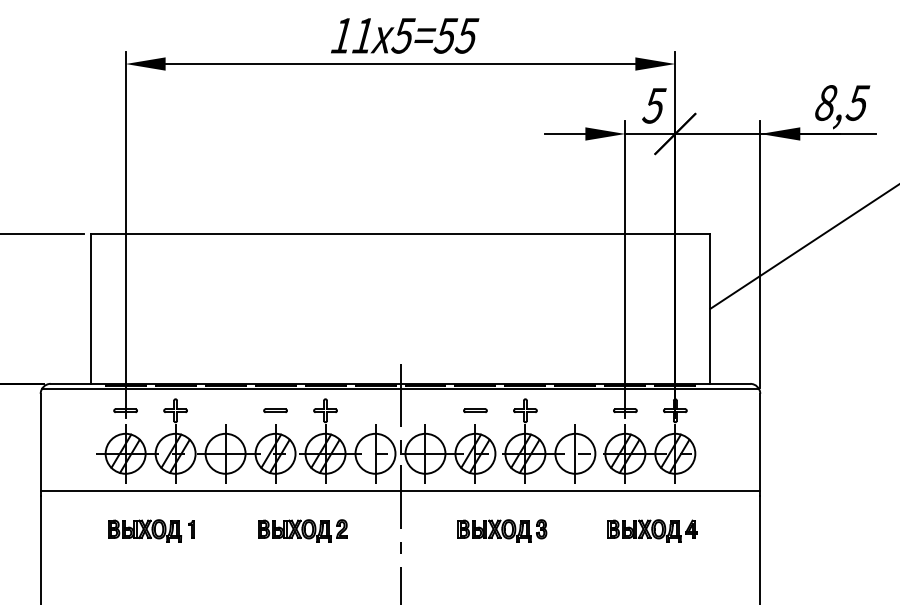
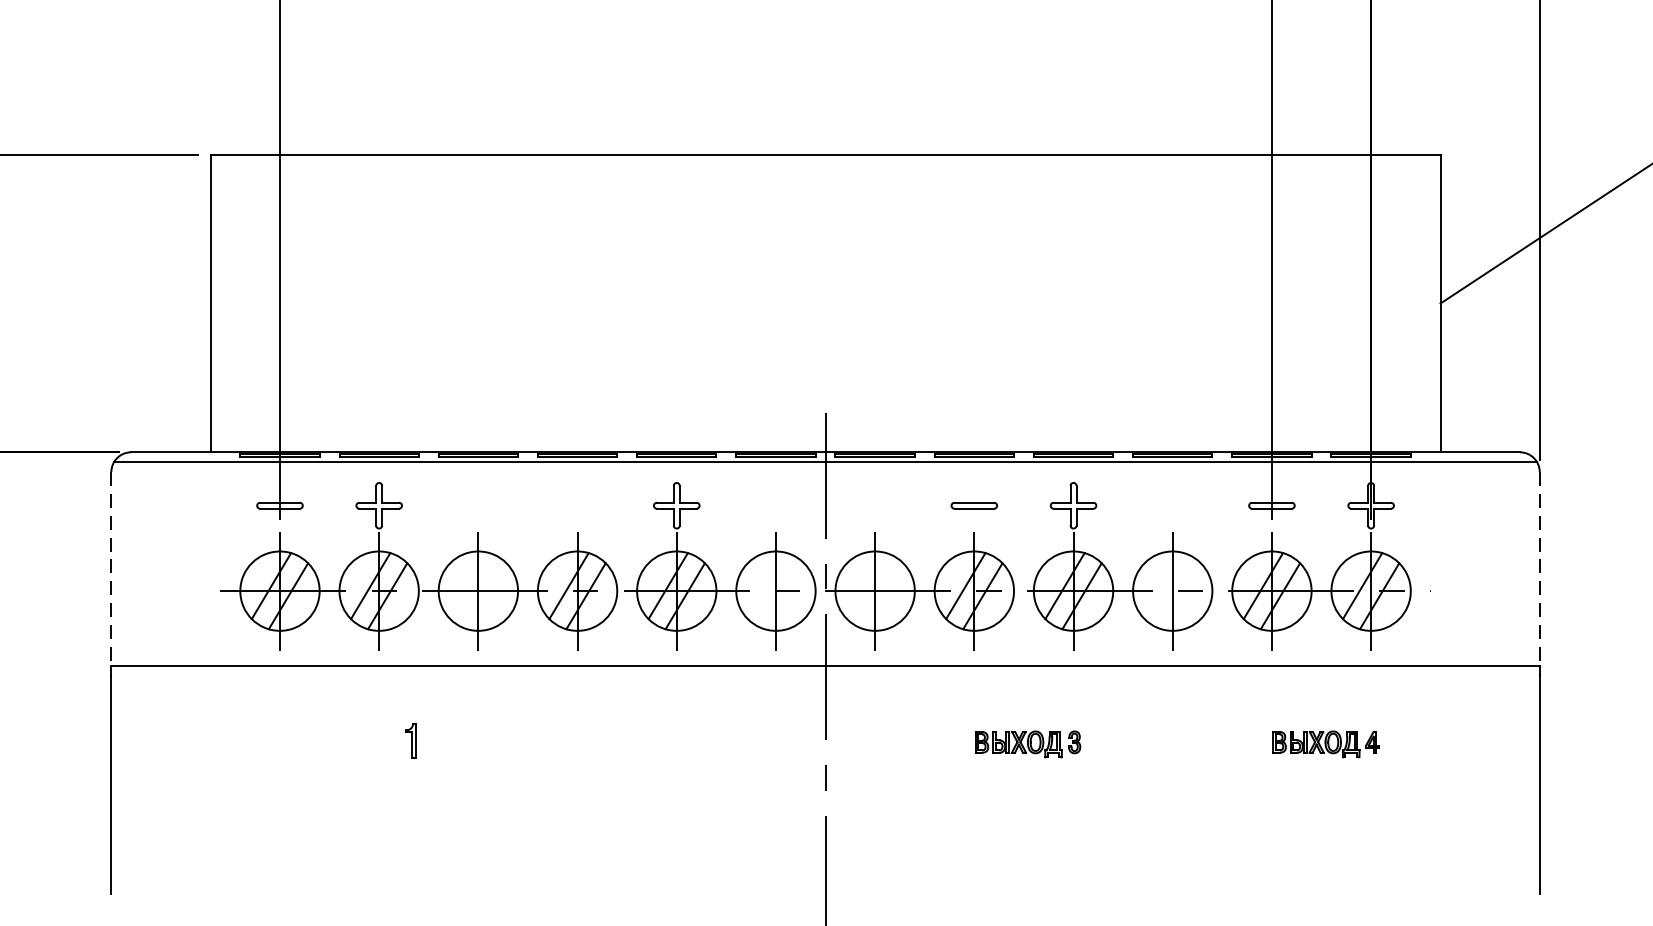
line: (275, 409) -> (577, 503), removed
line: (40, 442) -> (110, 568), solid -> dashed
line: (760, 442) -> (1540, 568), solid -> dashed
part: (145, 530) -> (319, 743), removed
part: (302, 530) -> (631, 743), removed
part: (502, 530) -> (1028, 743), size x0.6
part: (652, 530) -> (1325, 743), size x0.6

